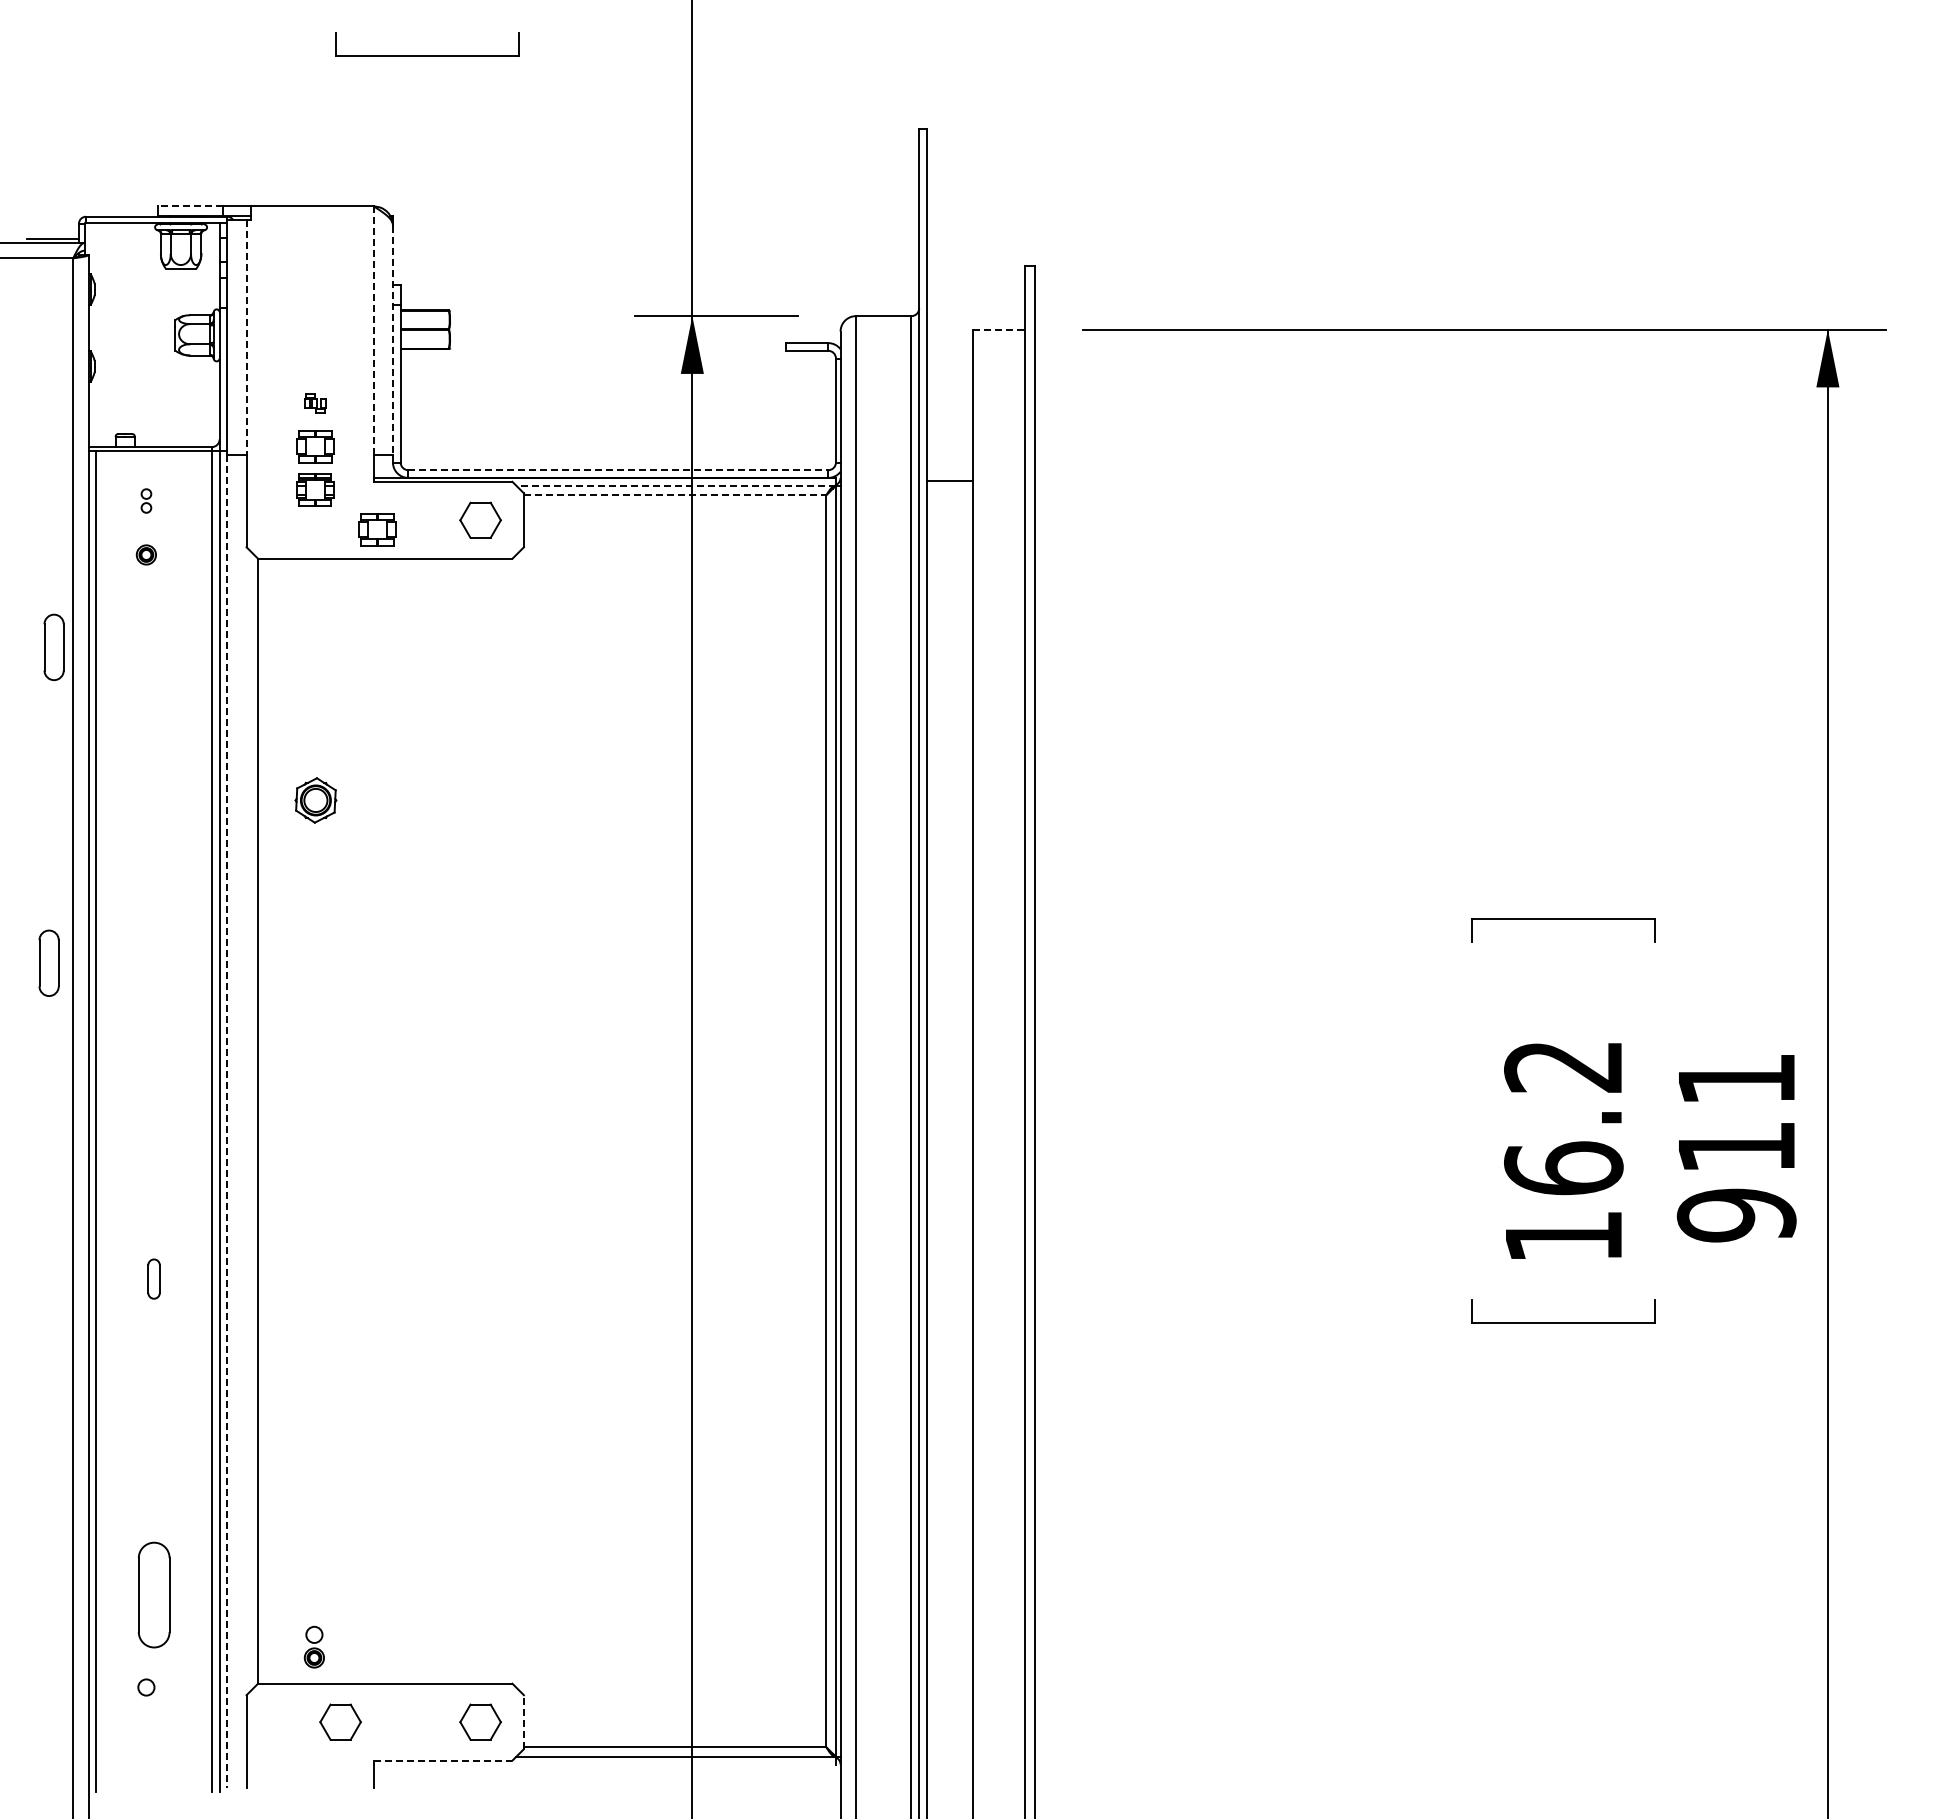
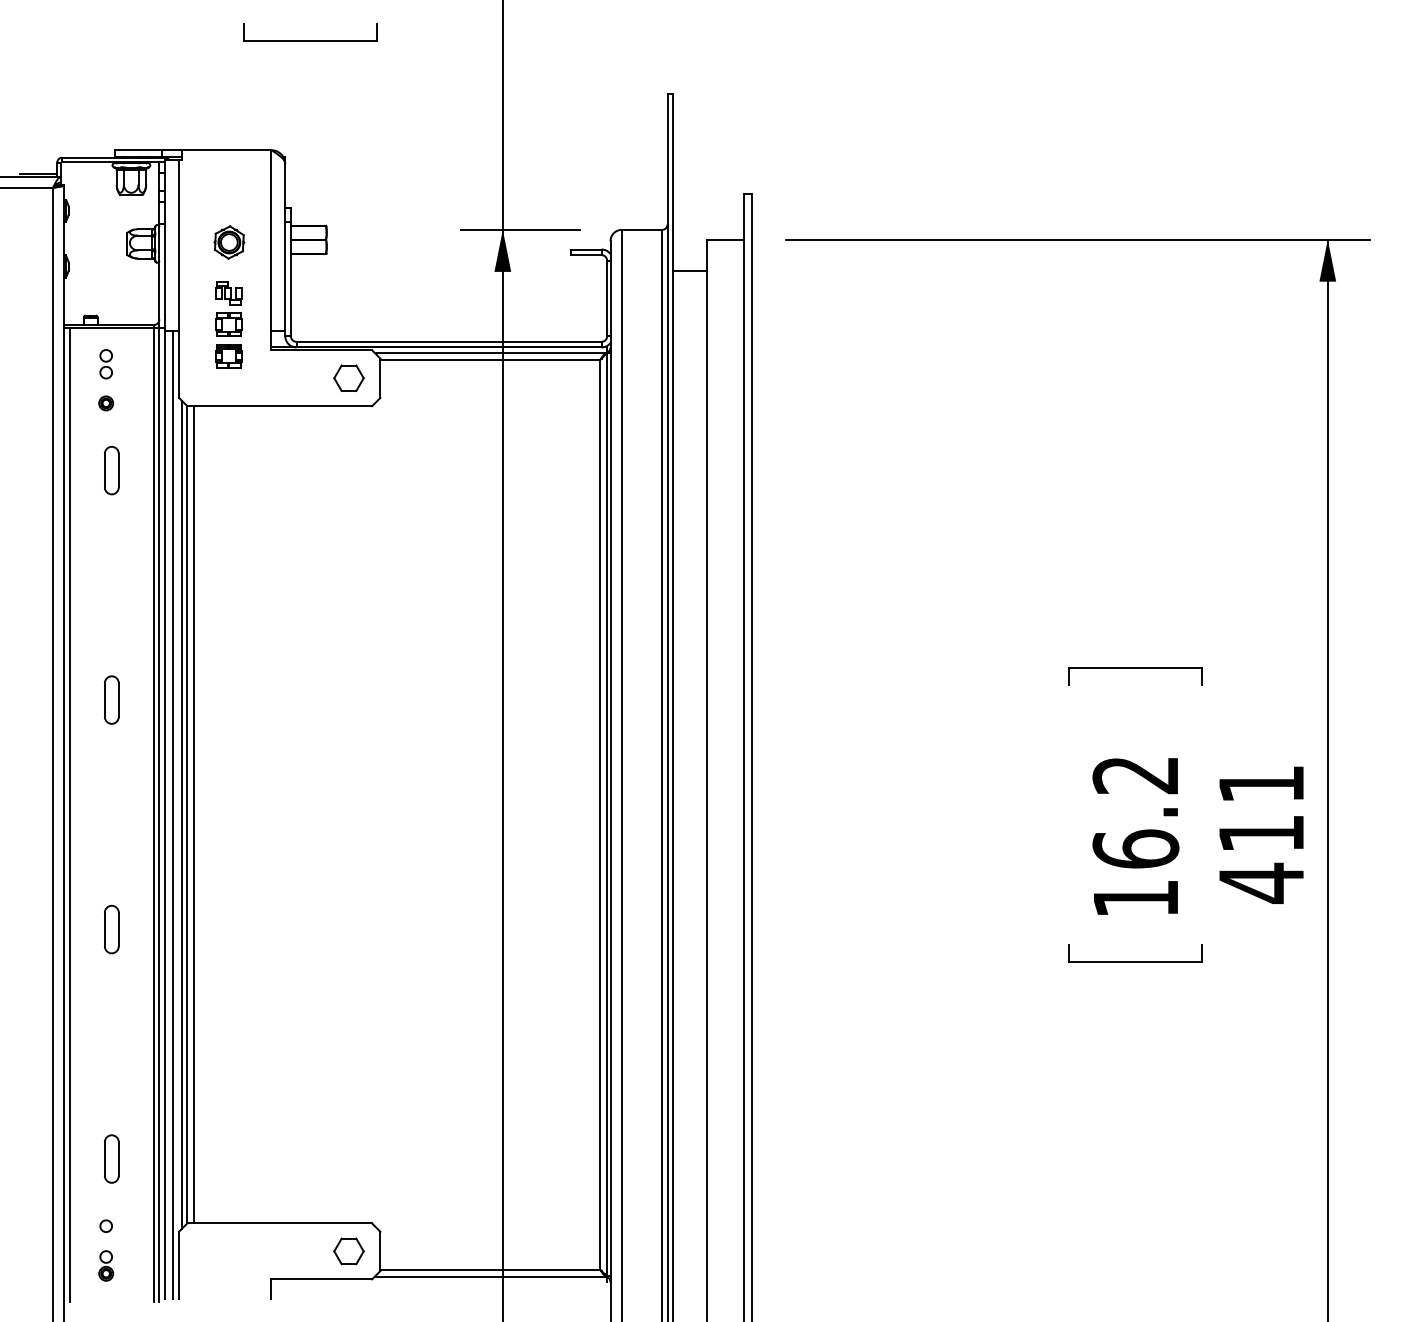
line: (190, 206) -> (138, 150), dashed -> solid
line: (999, 329) -> (725, 239), dashed -> solid
line: (373, 331) -> (271, 241), dashed -> solid
line: (246, 337) -> (178, 245), dashed -> solid
line: (392, 340) -> (284, 247), dashed -> solid
part: (315, 403) -> (229, 293), size x1.67
line: (618, 470) -> (449, 342), dashed -> solid
line: (949, 481) -> (689, 270), moved
line: (675, 485) -> (490, 352), dashed -> solid
line: (675, 495) -> (490, 360), dashed -> solid
part: (146, 500) -> (106, 363), size x1.67
part: (377, 529) -> (274, 384), removed
part: (53, 647) -> (111, 470), moved
part: (315, 800) -> (229, 242), moved
part: (48, 962) -> (111, 699), moved
line: (238, 1120) -> (173, 814), added
line: (267, 1120) -> (194, 814), added
line: (227, 1121) -> (165, 815), dashed -> solid
line: (250, 1121) -> (181, 815), added
text: (1736, 1215) -> (1261, 883), 911 -> 411
part: (153, 1278) -> (111, 929), size x1.67
part: (153, 1594) -> (111, 1158), size x0.62
part: (313, 1646) -> (105, 1265), moved
part: (340, 1721) -> (247, 1250), removed
line: (523, 1722) -> (380, 1251), dashed -> solid
line: (443, 1760) -> (322, 1279), dashed -> solid

